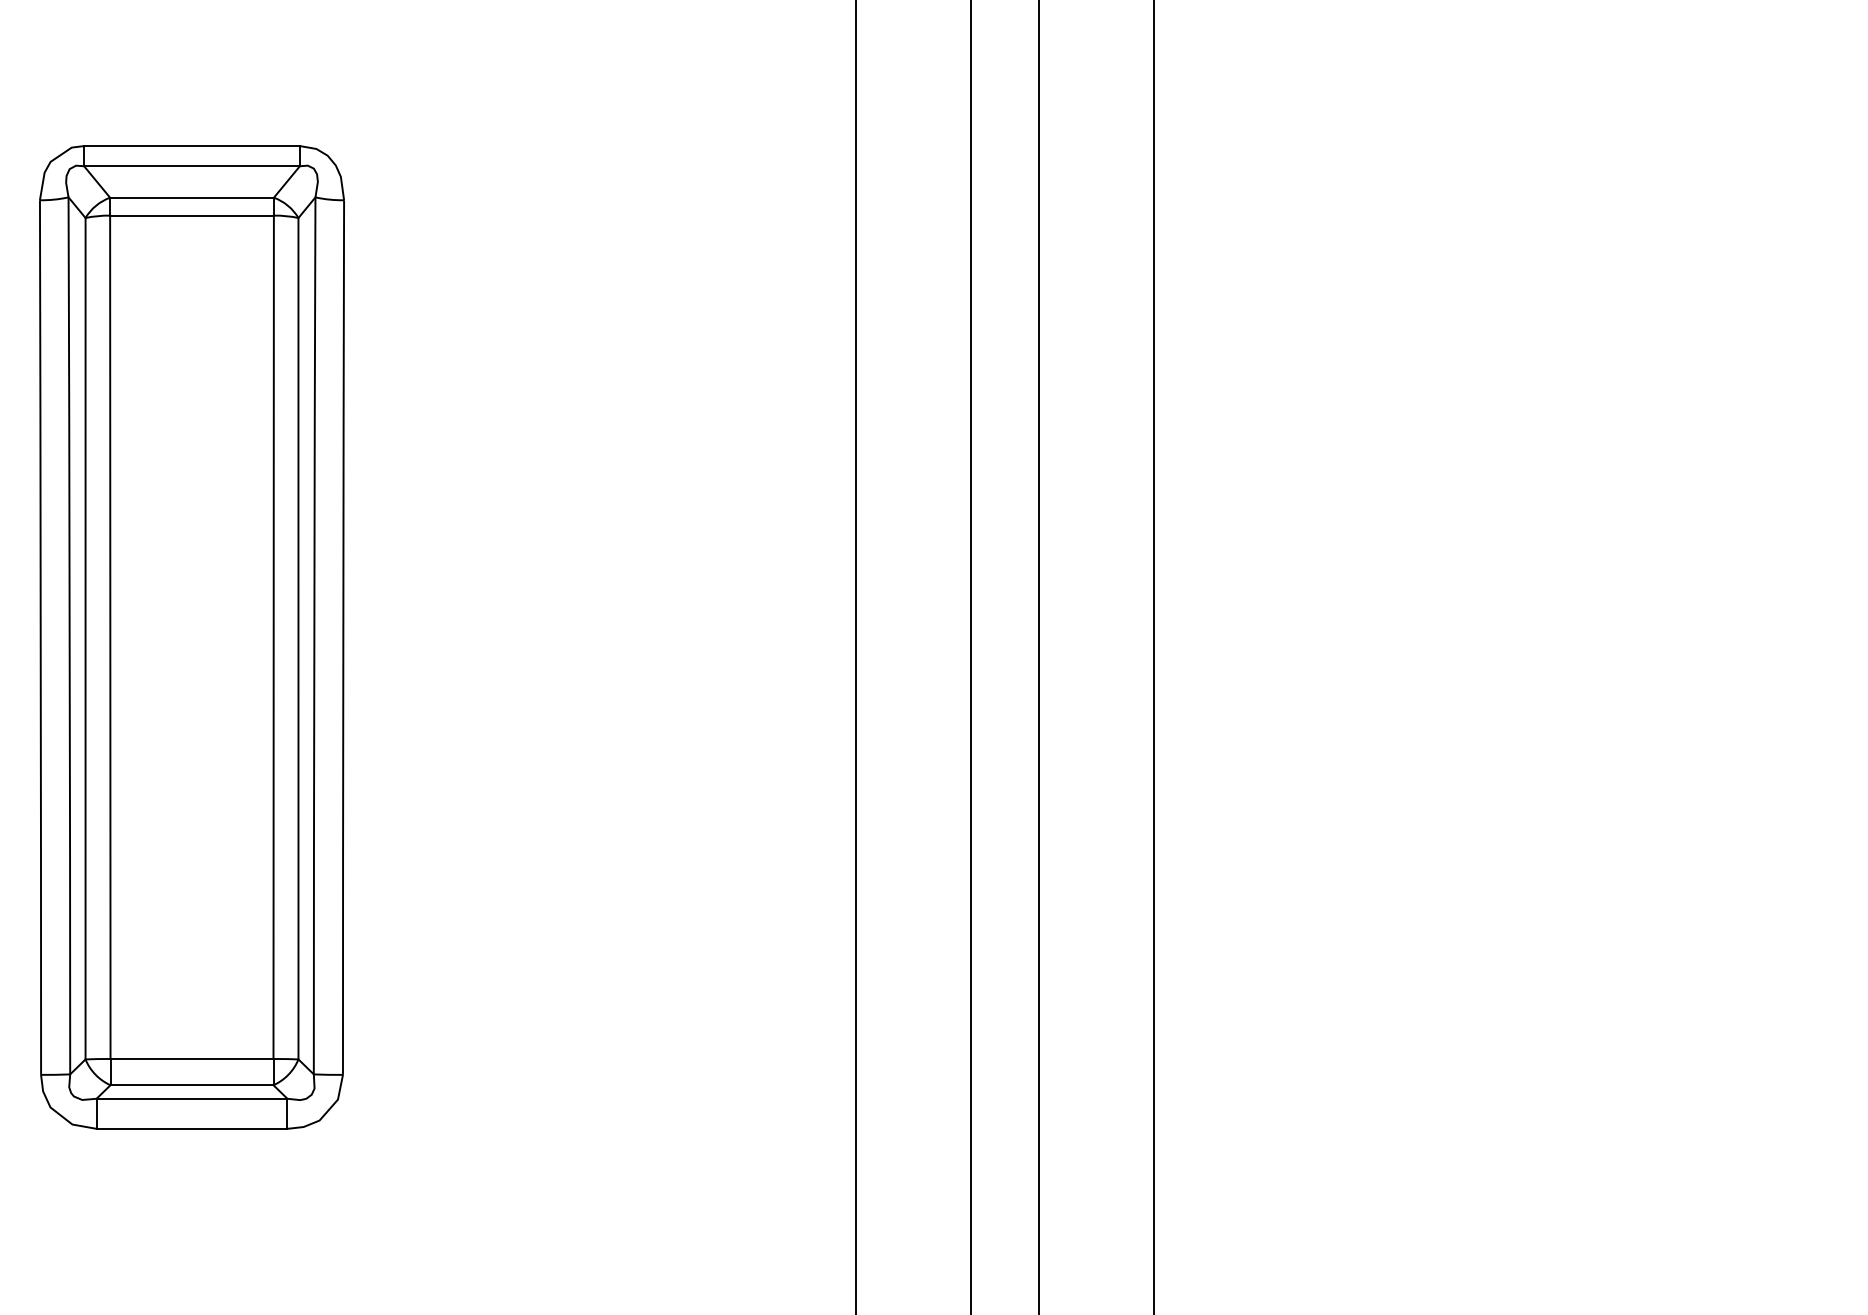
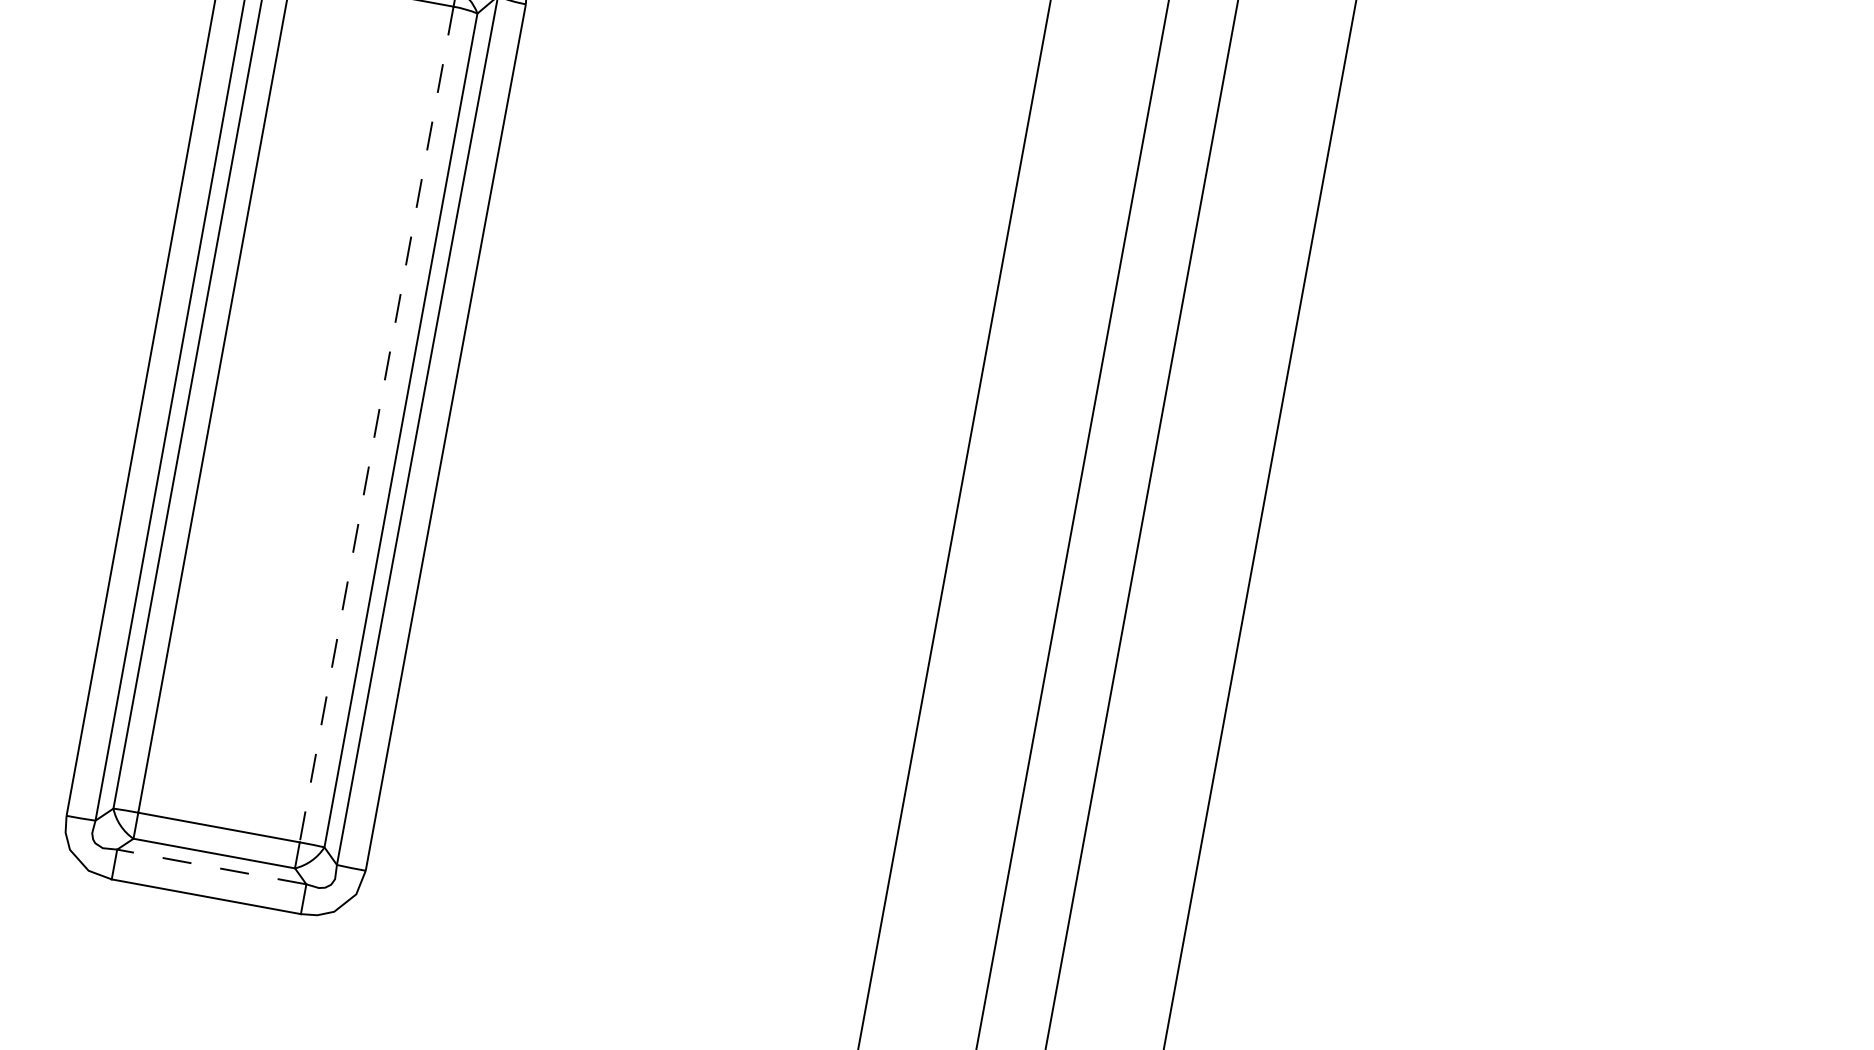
line: (273, 637) -> (376, 424), solid -> dashed
line: (191, 1098) -> (211, 866), solid -> dashed

